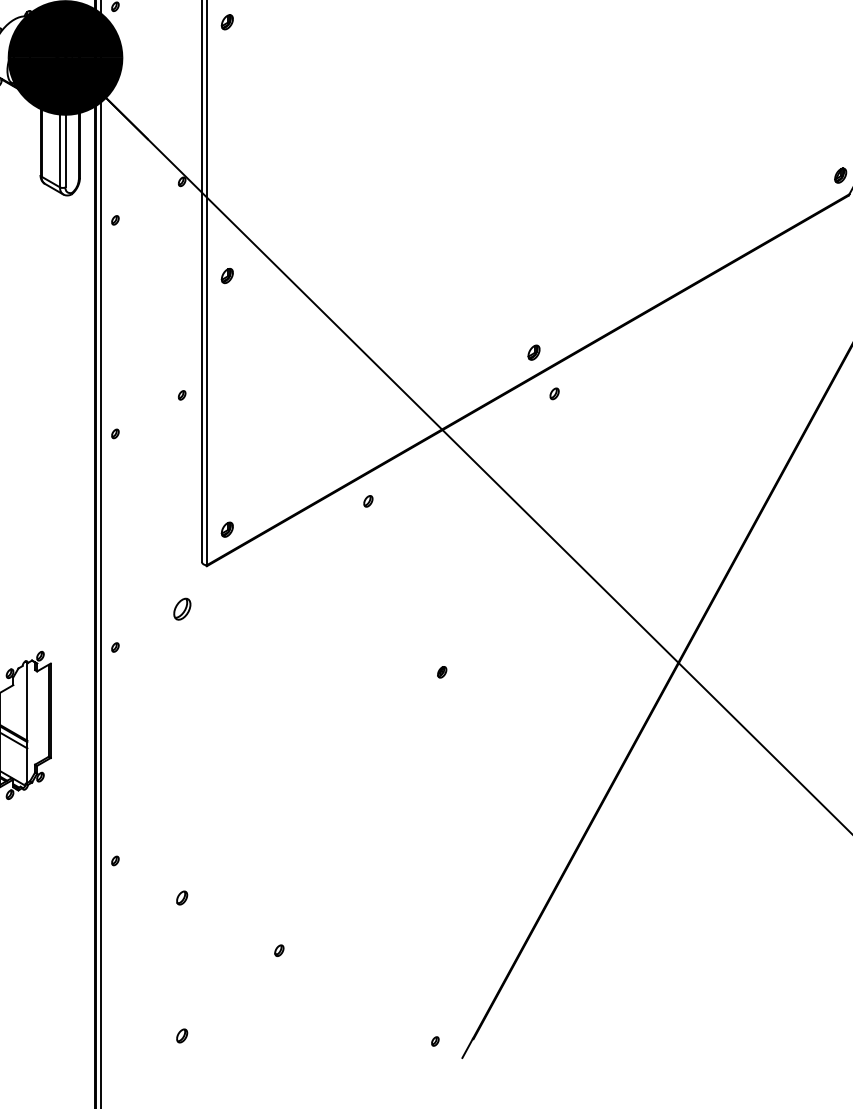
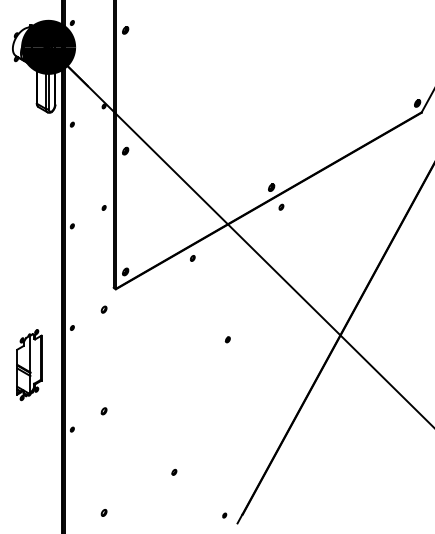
part: (180, 608) -> (103, 309), size x0.62
part: (180, 898) -> (103, 411), moved
part: (279, 948) -> (174, 471), moved

